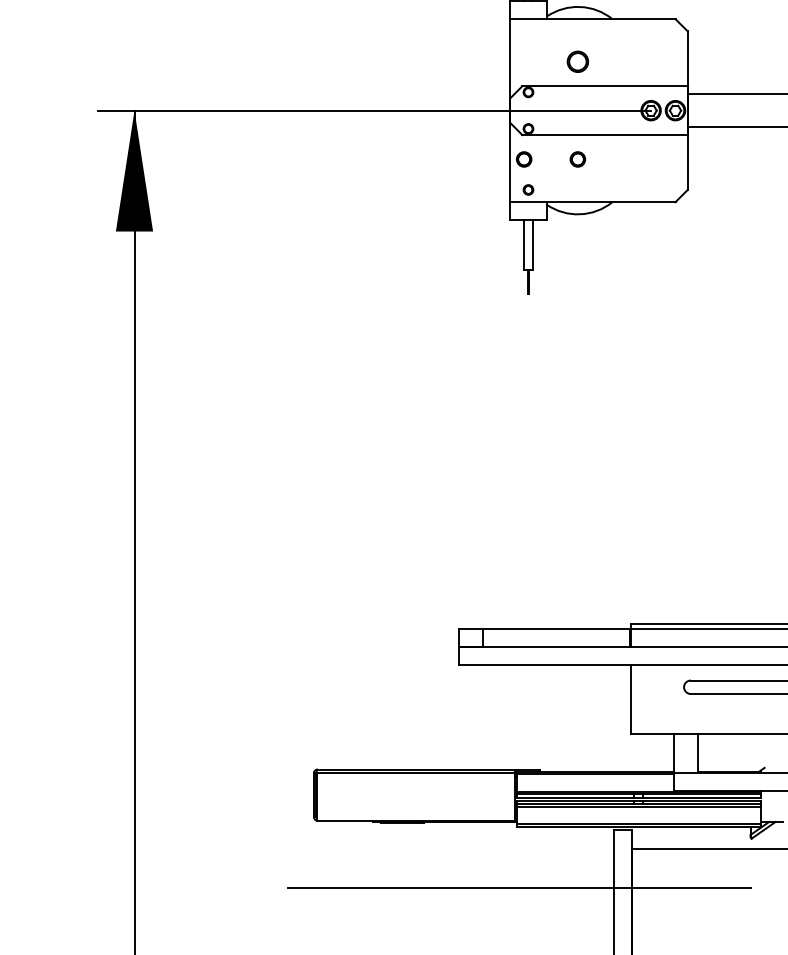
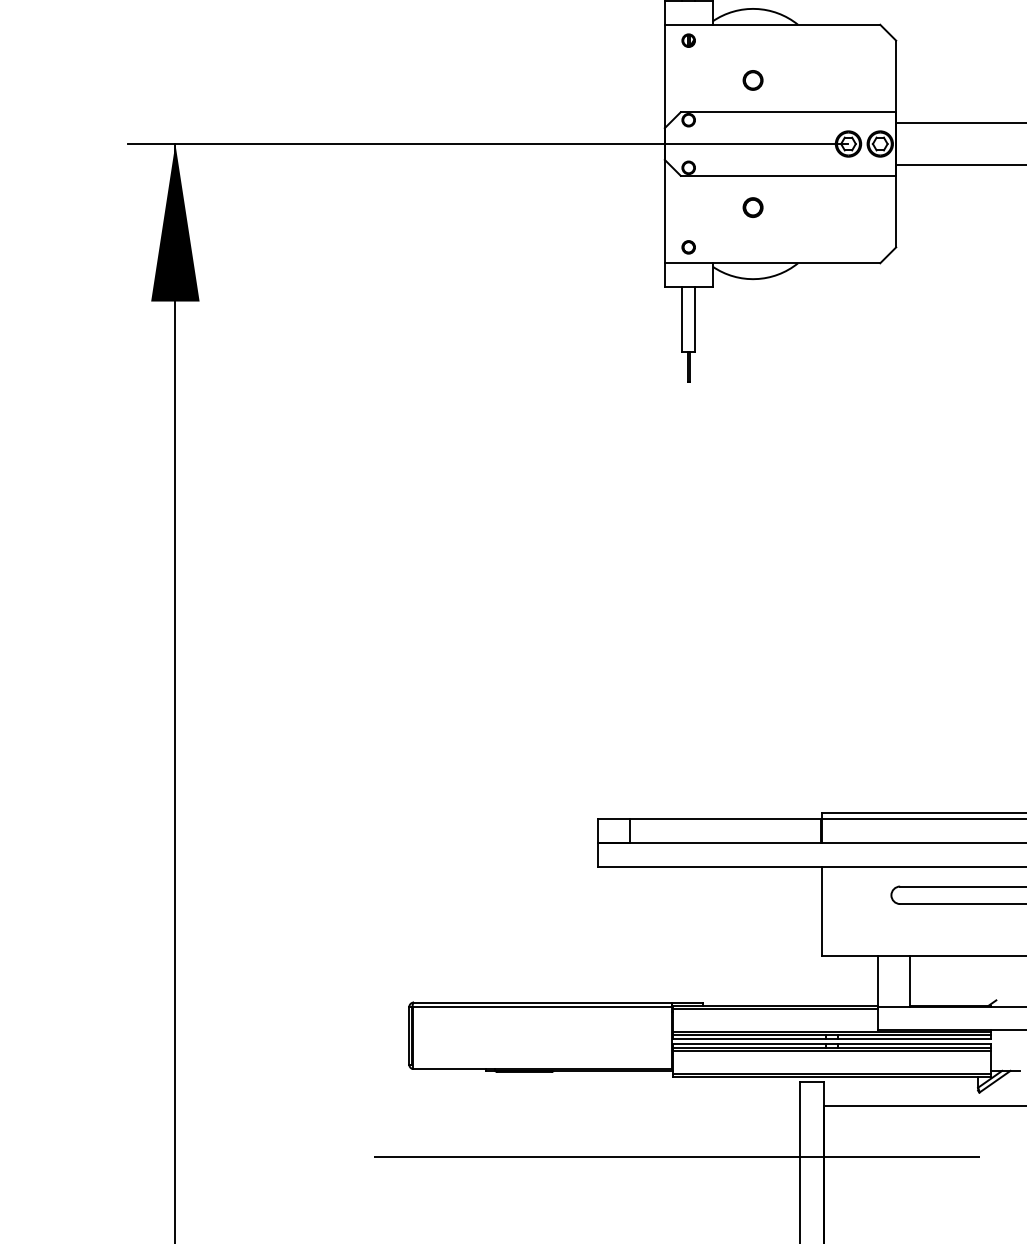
part: (528, 31) -> (688, 40), added
circle: (577, 61) -> (752, 80), size x0.71
circle: (523, 159) -> (682, 207), removed

